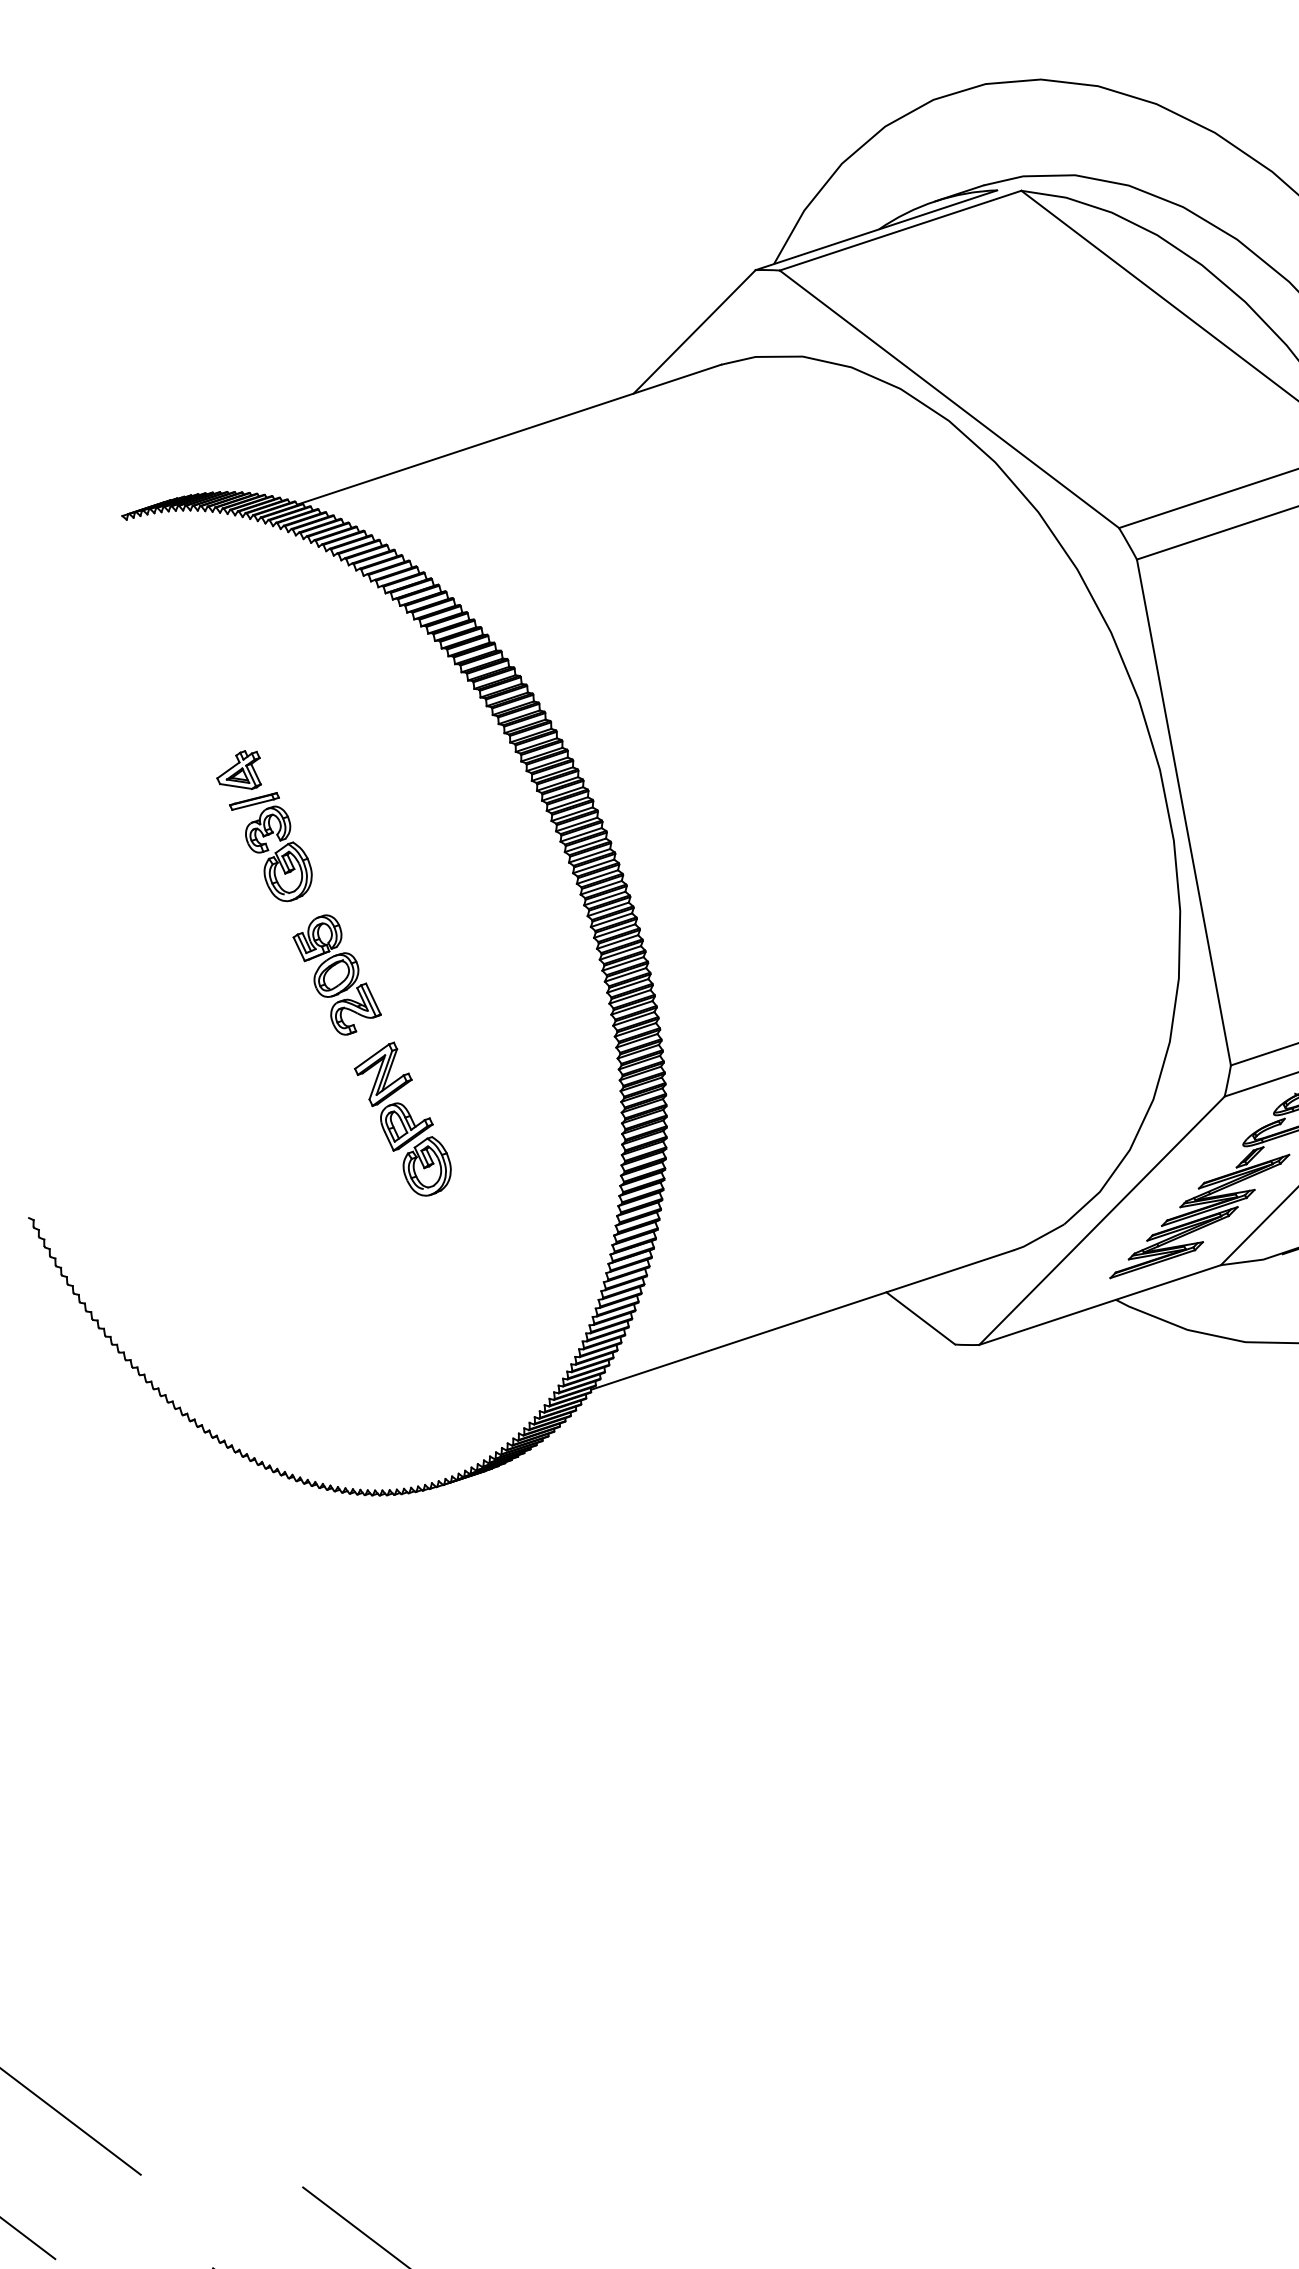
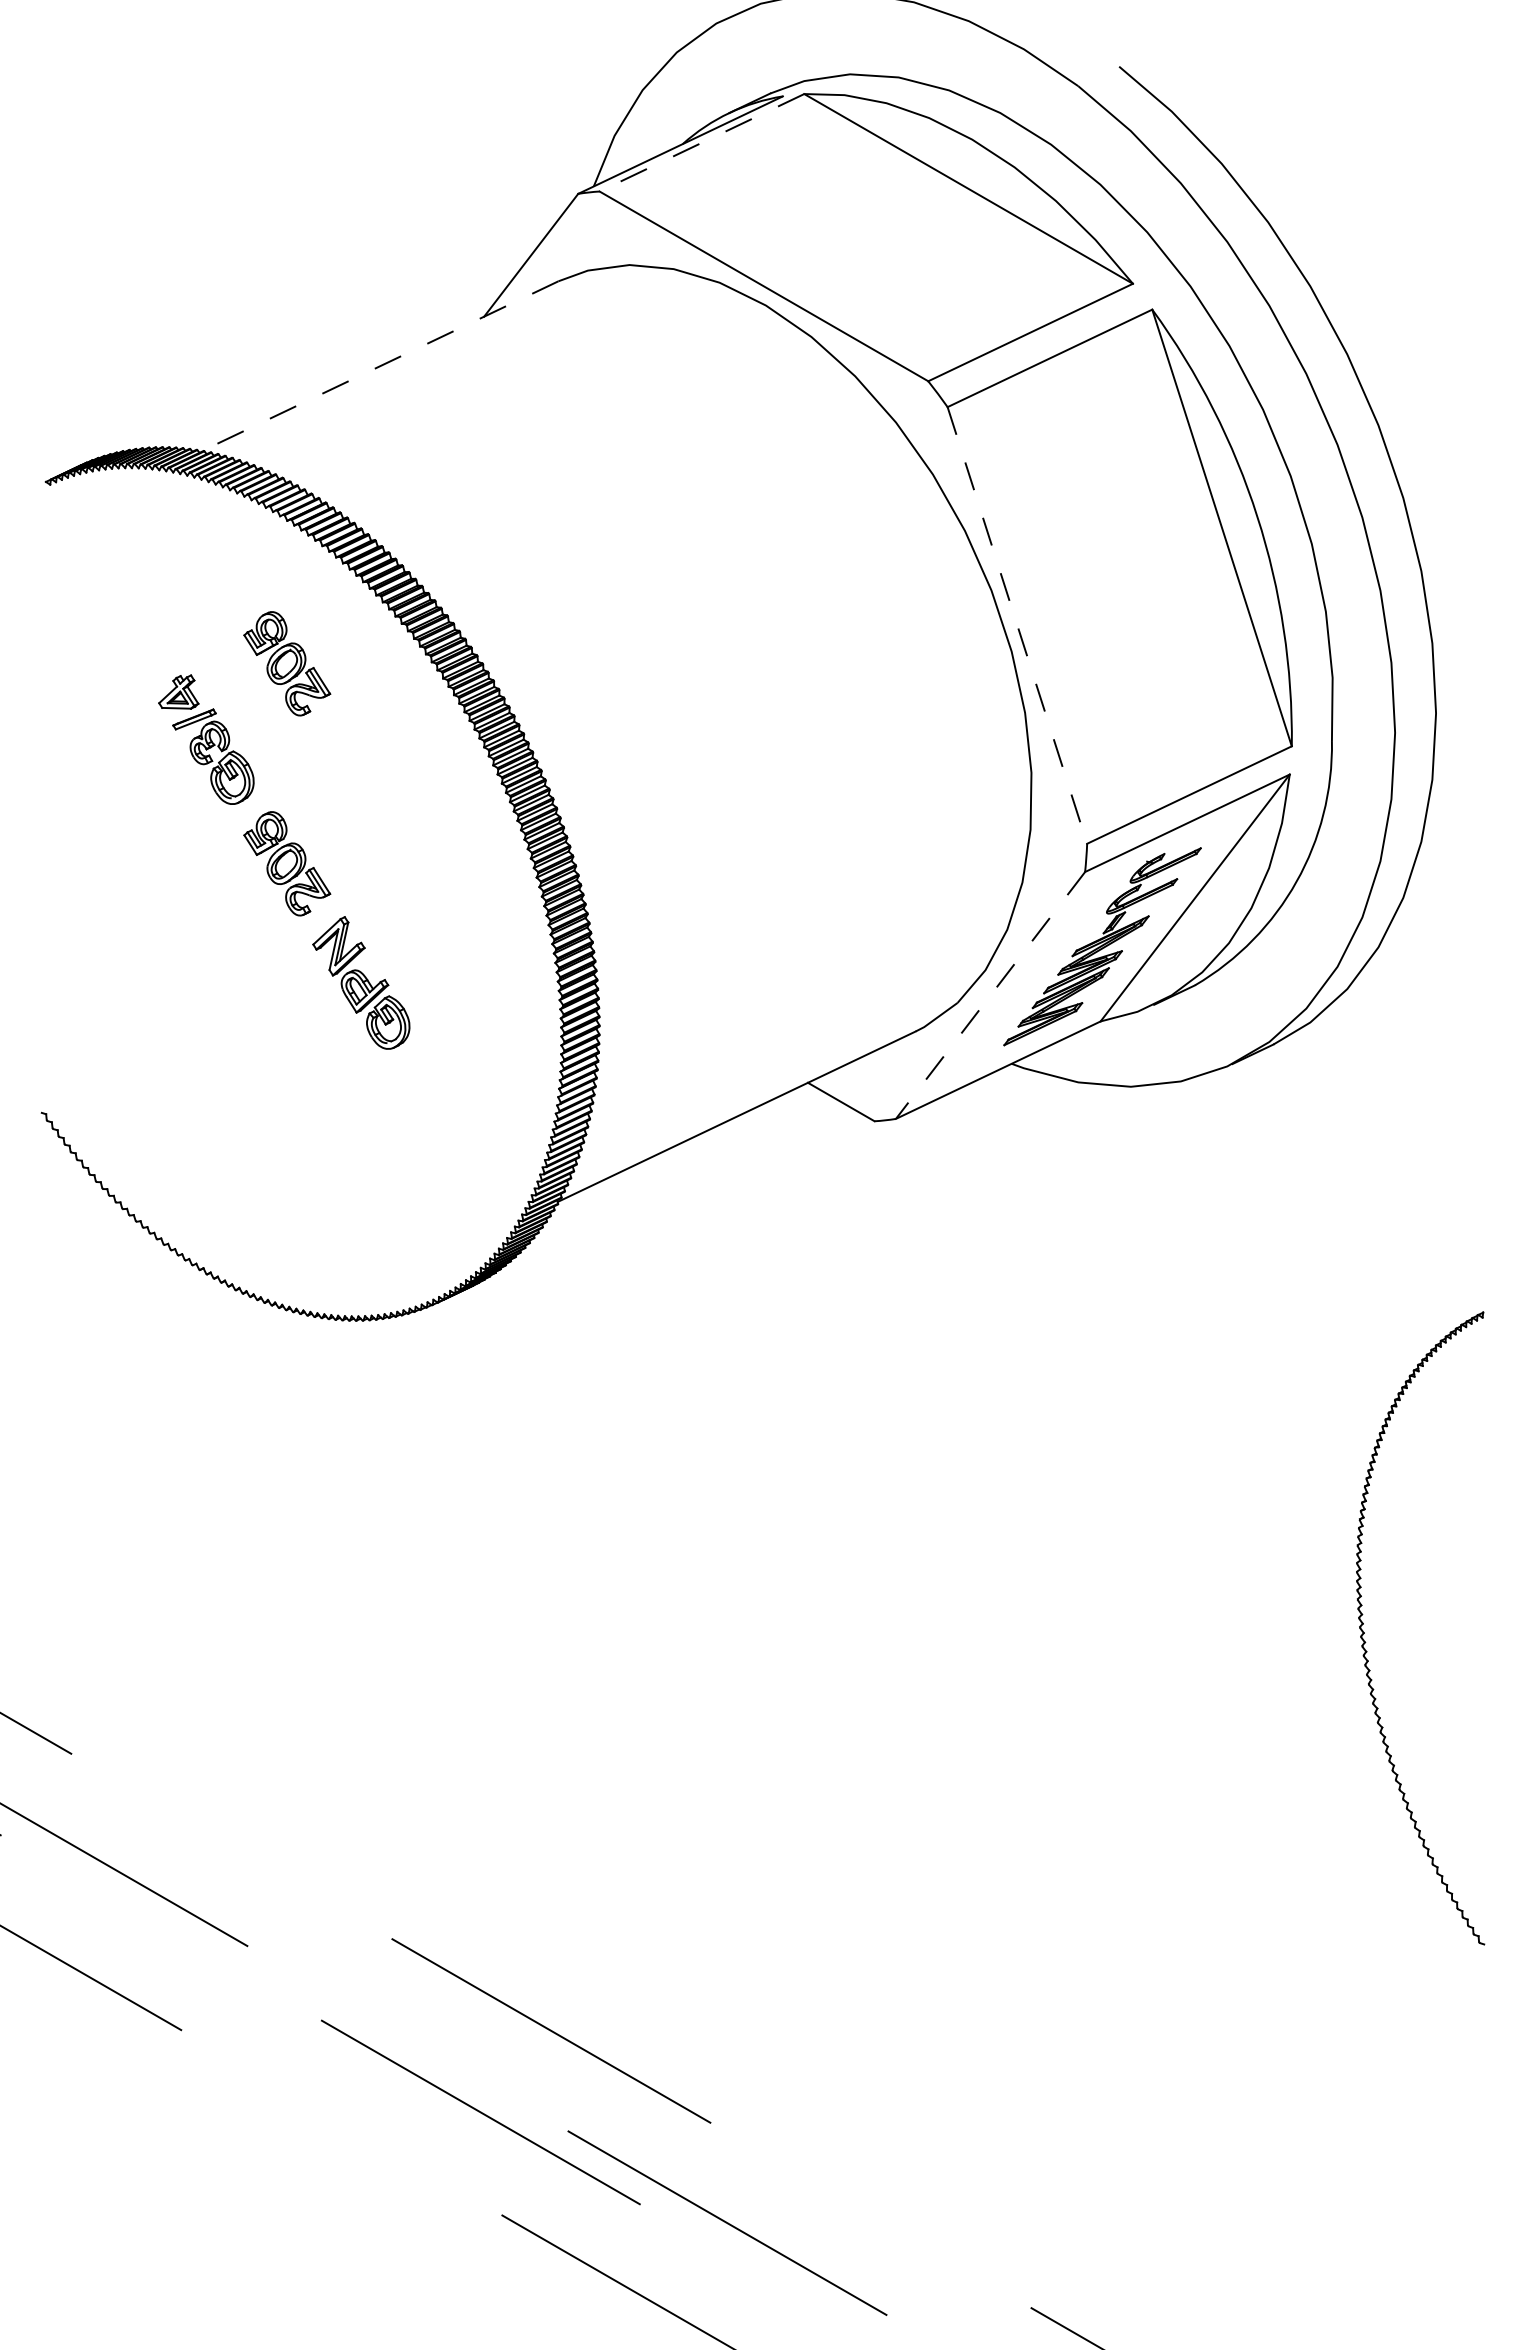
line: (899, 231) -> (701, 143), solid -> dashed
line: (508, 434) -> (378, 366), solid -> dashed
part: (365, 752) -> (287, 663), added
line: (1184, 812) -> (1017, 625), solid -> dashed
line: (1101, 1220) -> (990, 995), solid -> dashed

